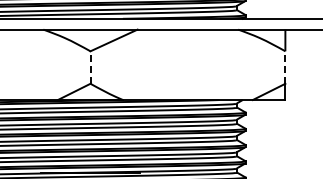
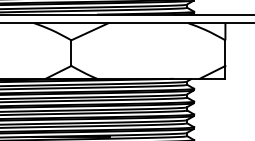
line: (90, 67) -> (71, 53), dashed -> solid
line: (285, 67) -> (225, 53), dashed -> solid

